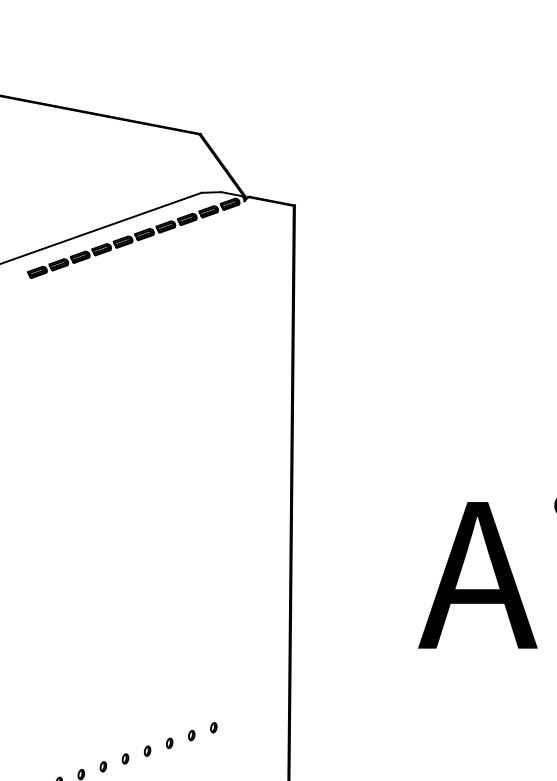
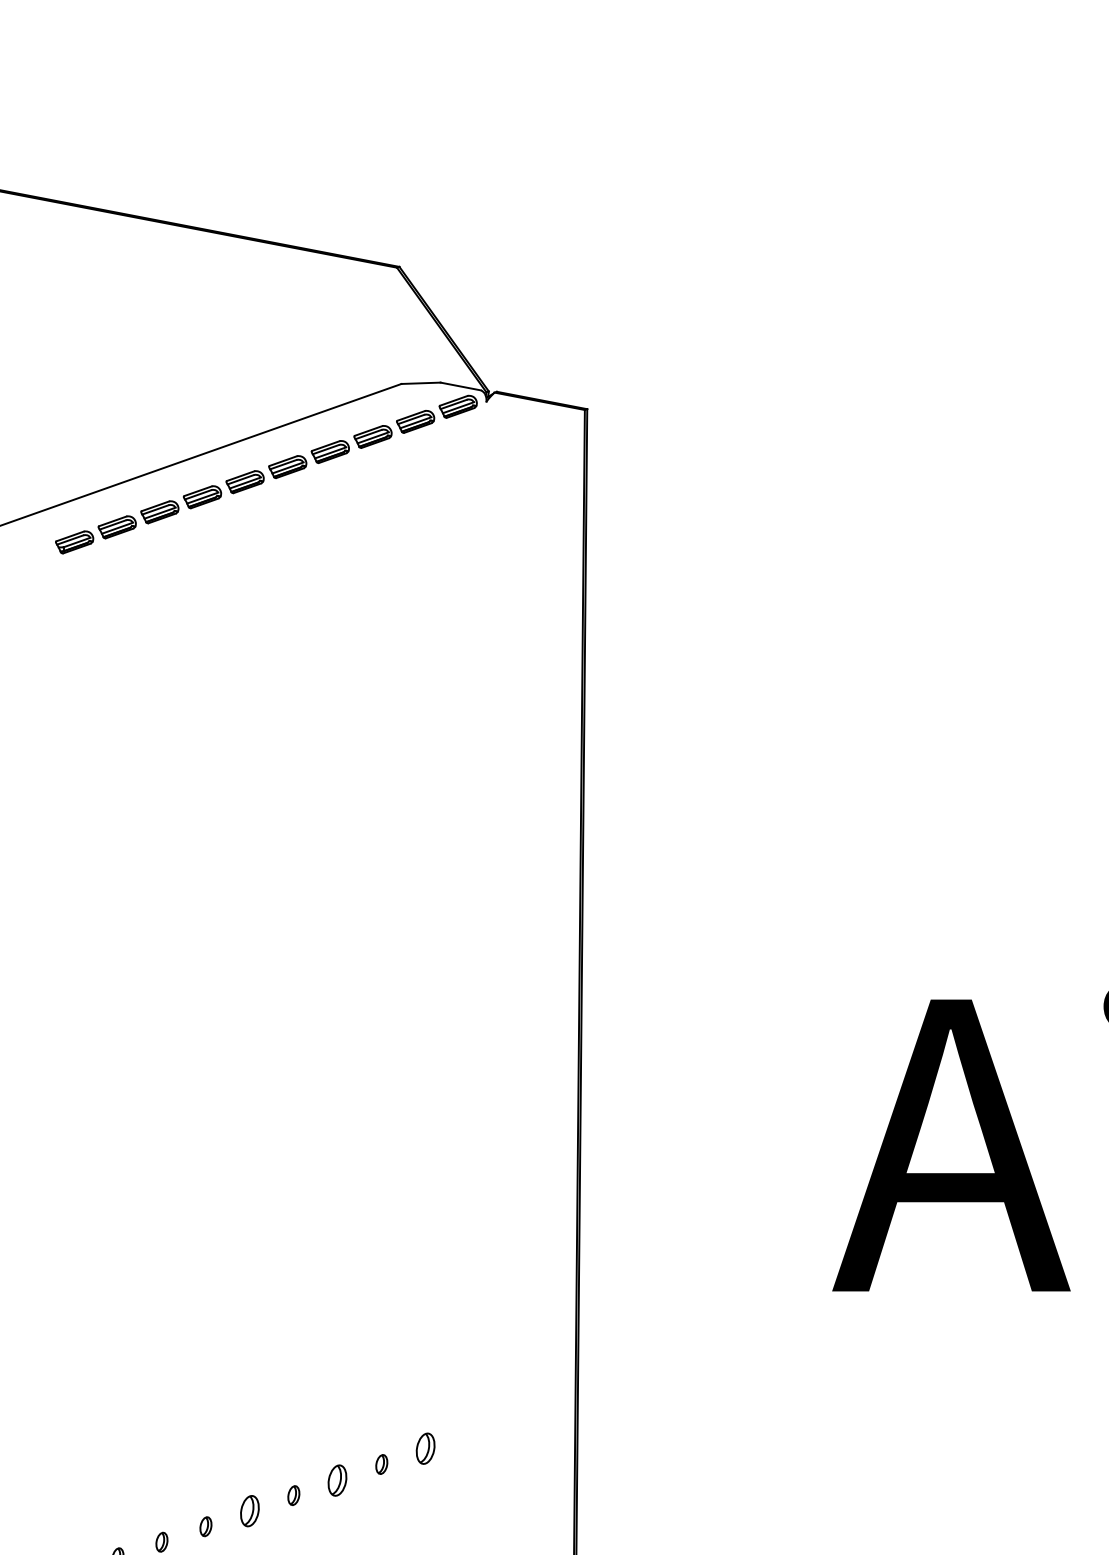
part: (213, 727) -> (425, 1448), size x1.6
part: (169, 742) -> (337, 1478), size x1.6
part: (125, 758) -> (249, 1510), size x1.6

